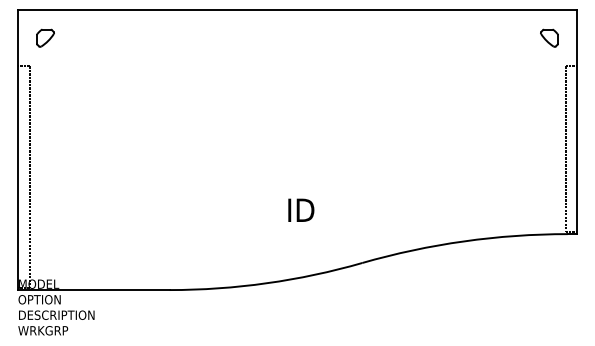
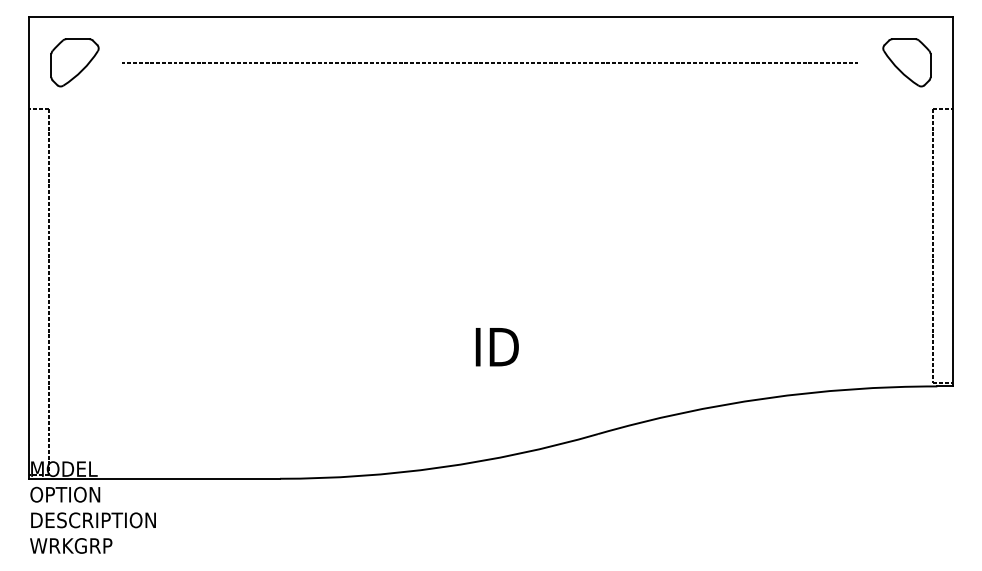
part: (45, 38) -> (74, 63), size x1.67
line: (297, 38) -> (491, 63), added
part: (549, 38) -> (907, 63), size x1.67

